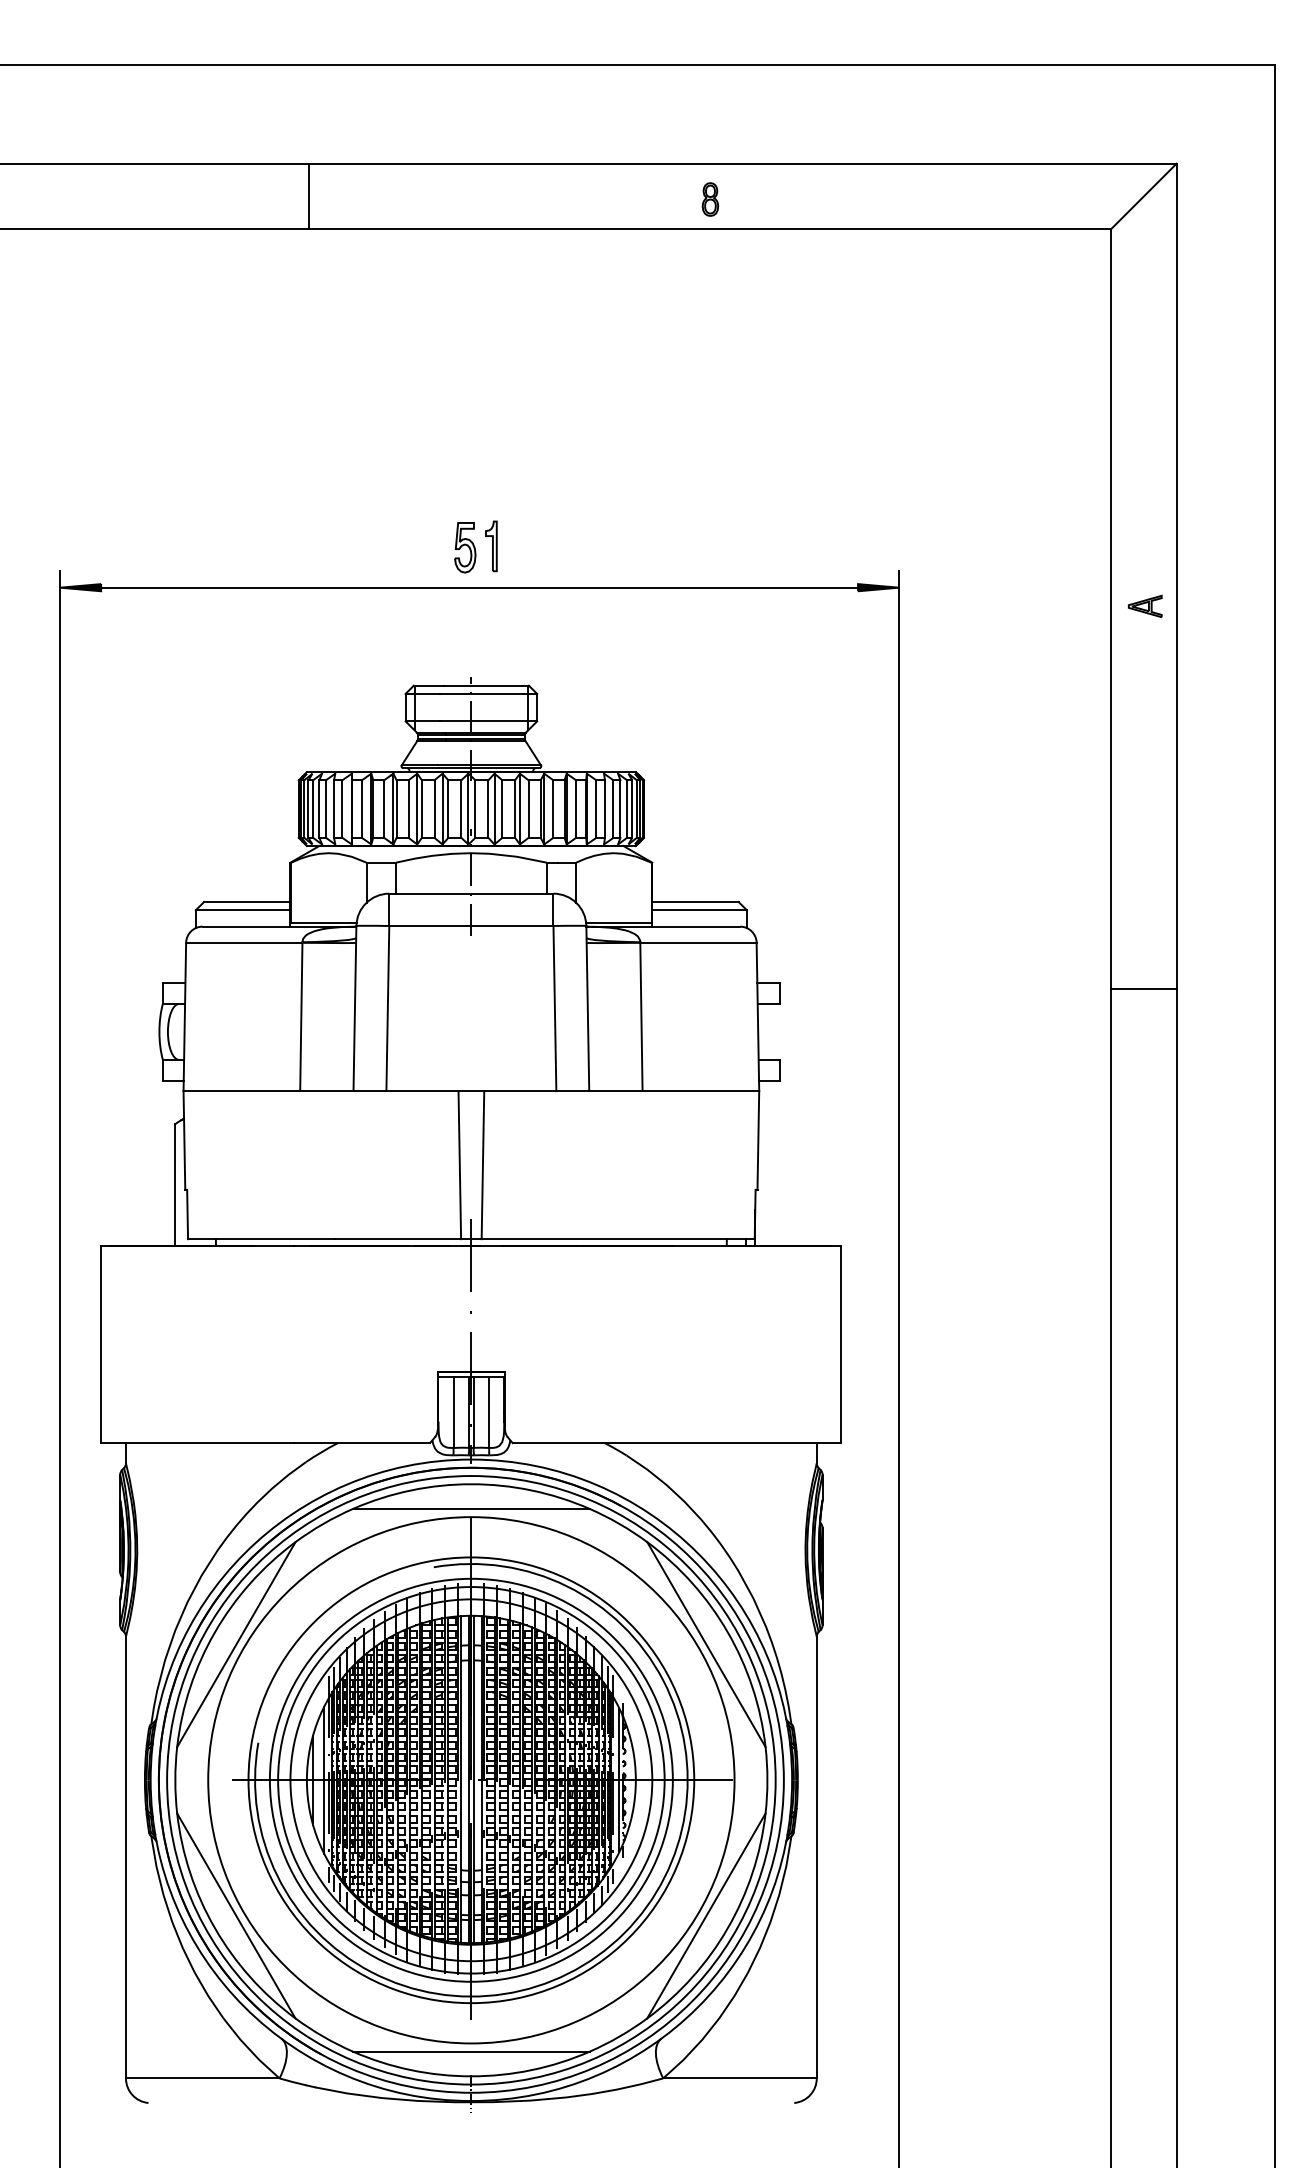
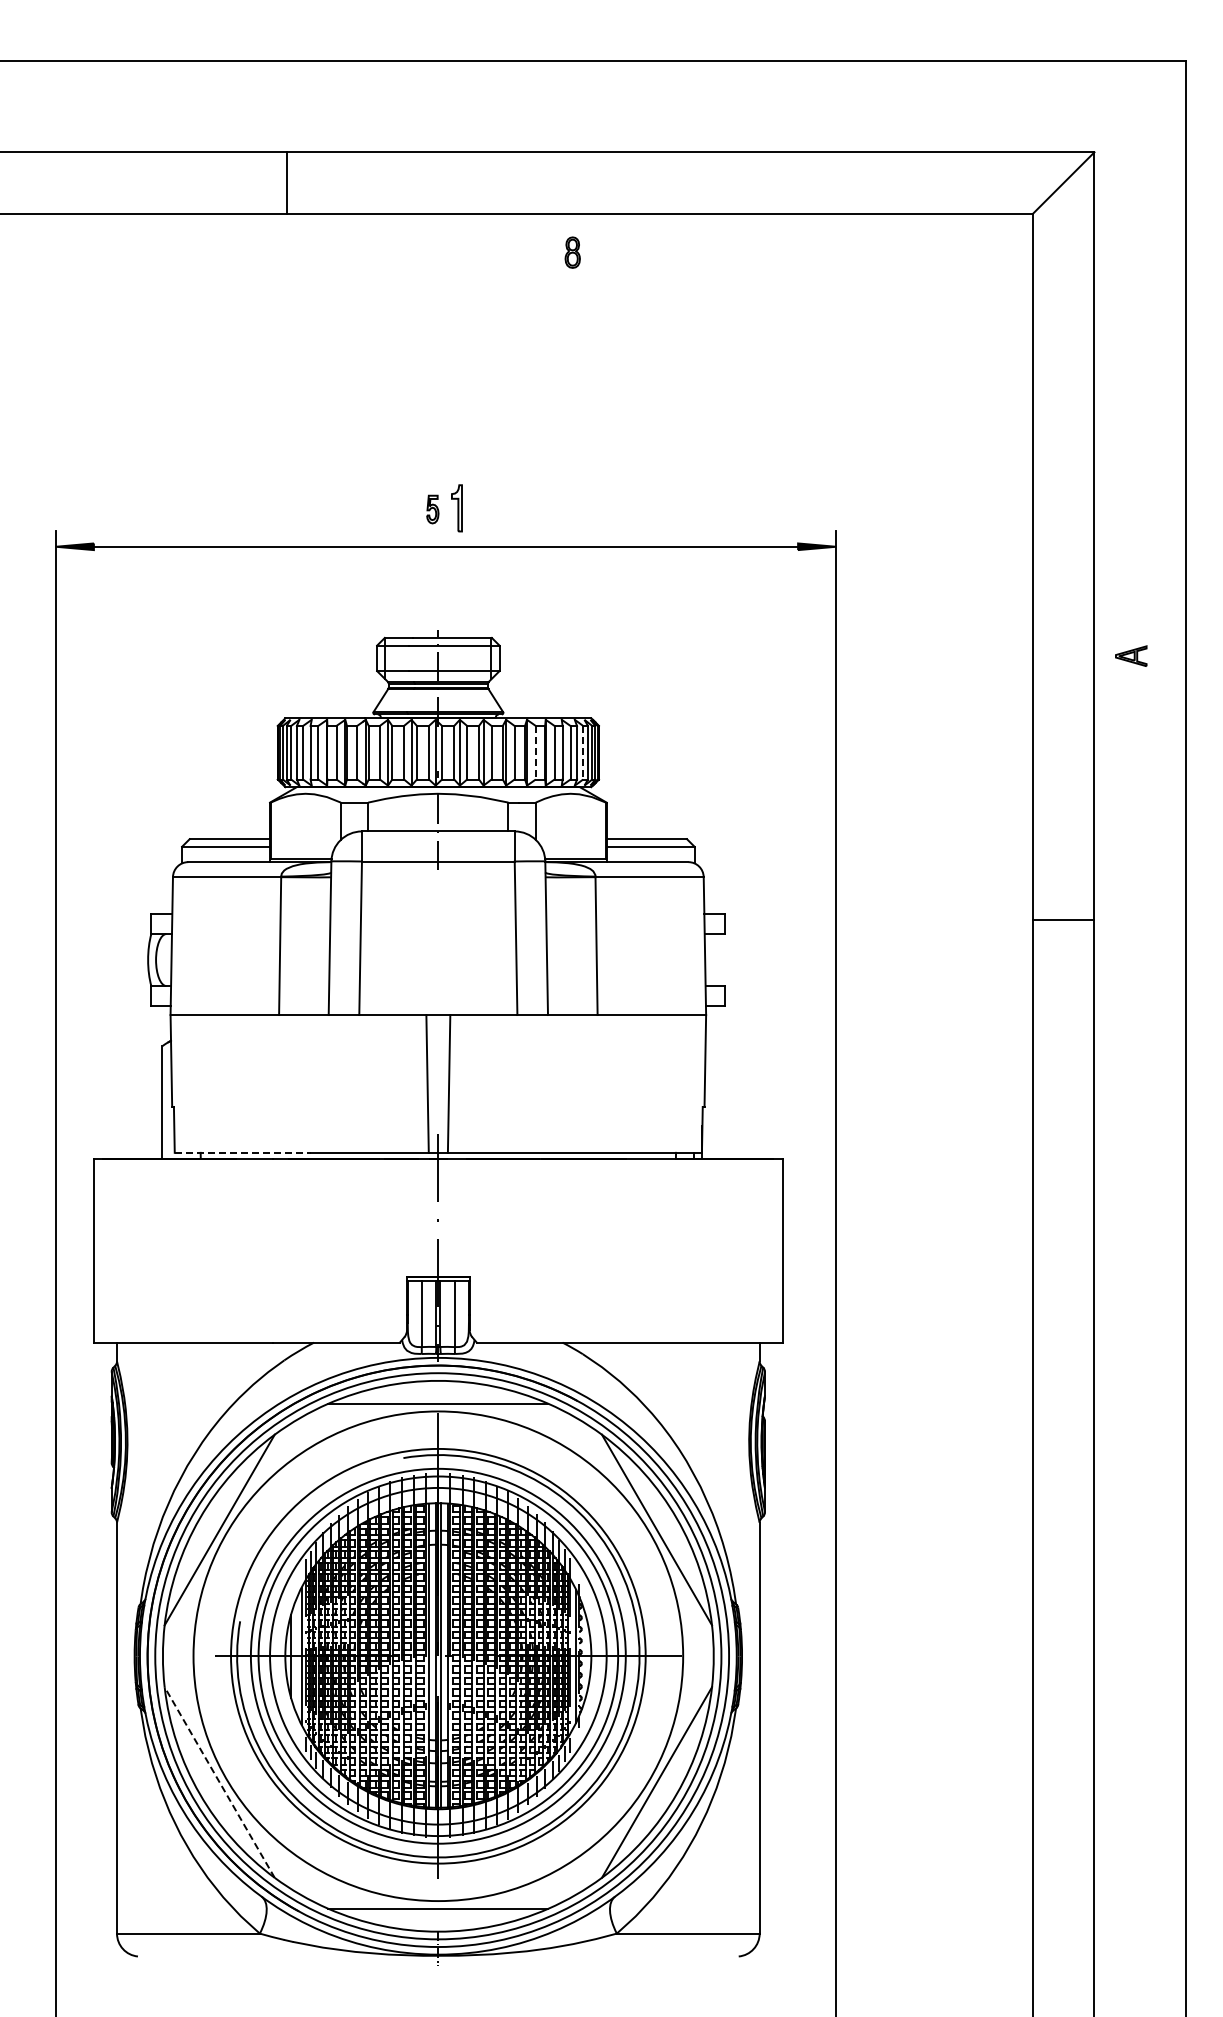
part: (710, 199) -> (572, 252), moved
part: (465, 547) -> (432, 509), size x0.6
part: (1145, 605) -> (1131, 655), moved
line: (575, 808) -> (535, 752), solid -> dashed
line: (627, 808) -> (583, 752), solid -> dashed
line: (261, 1238) -> (243, 1152), solid -> dashed
line: (236, 1915) -> (219, 1782), solid -> dashed

